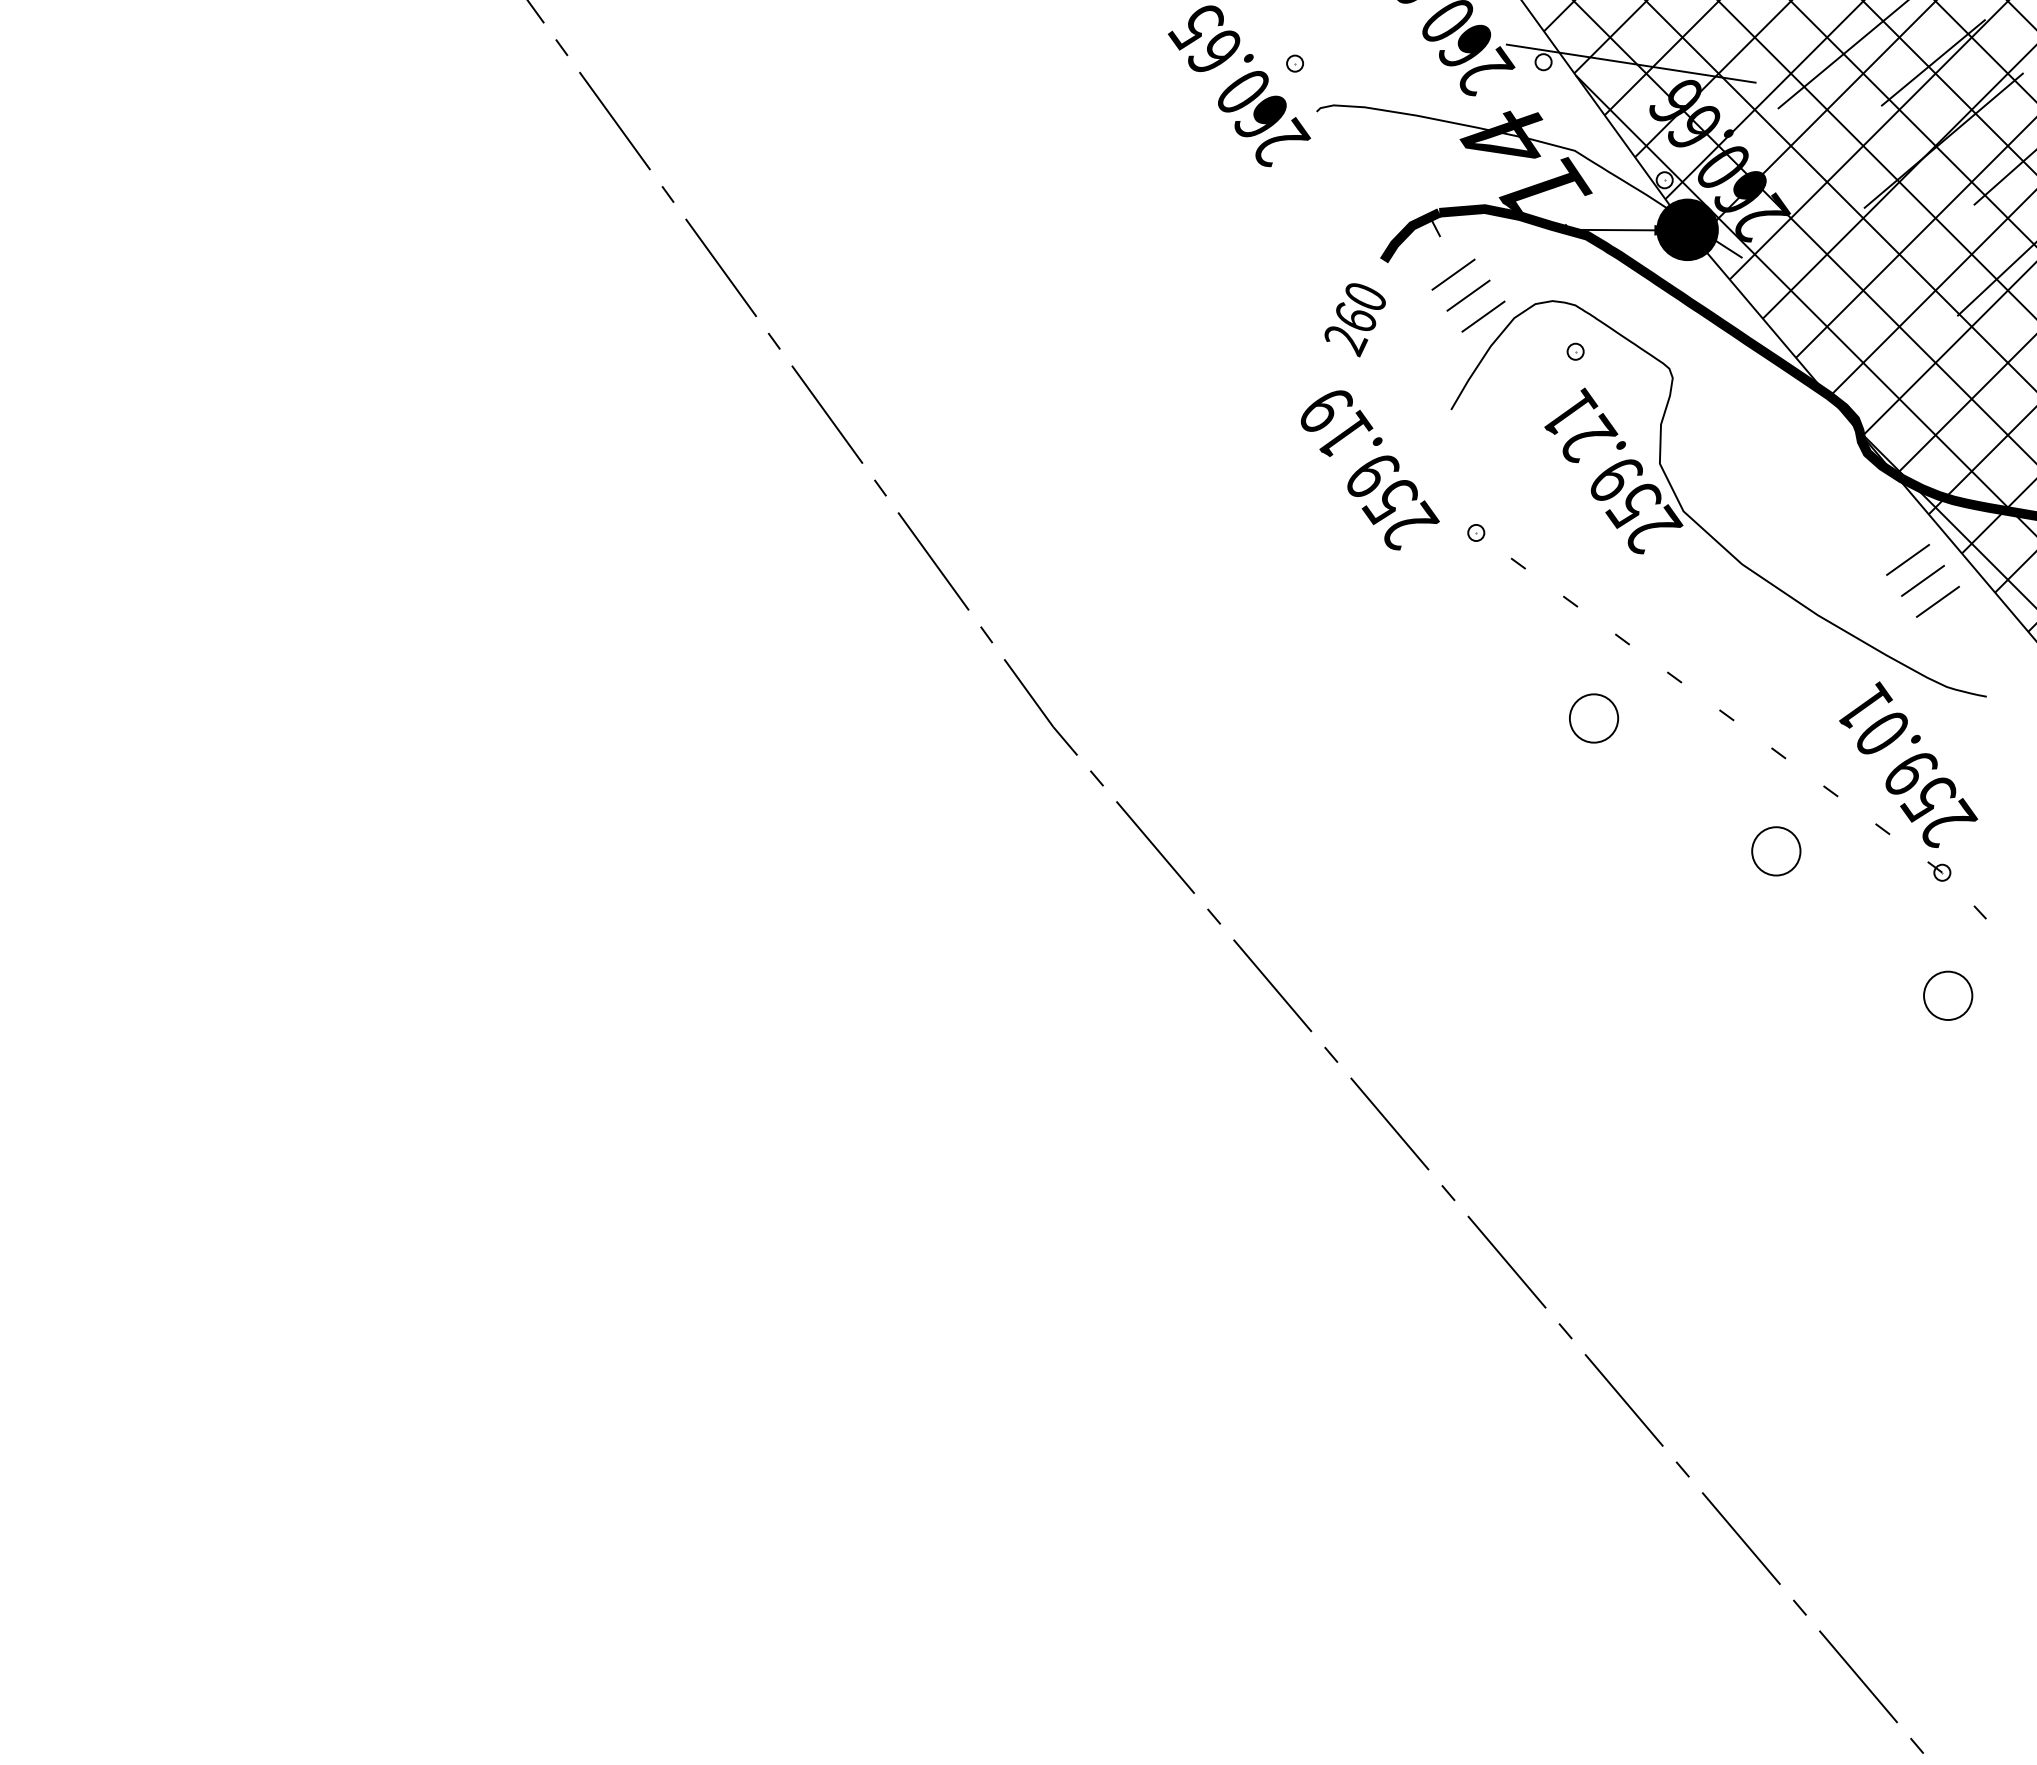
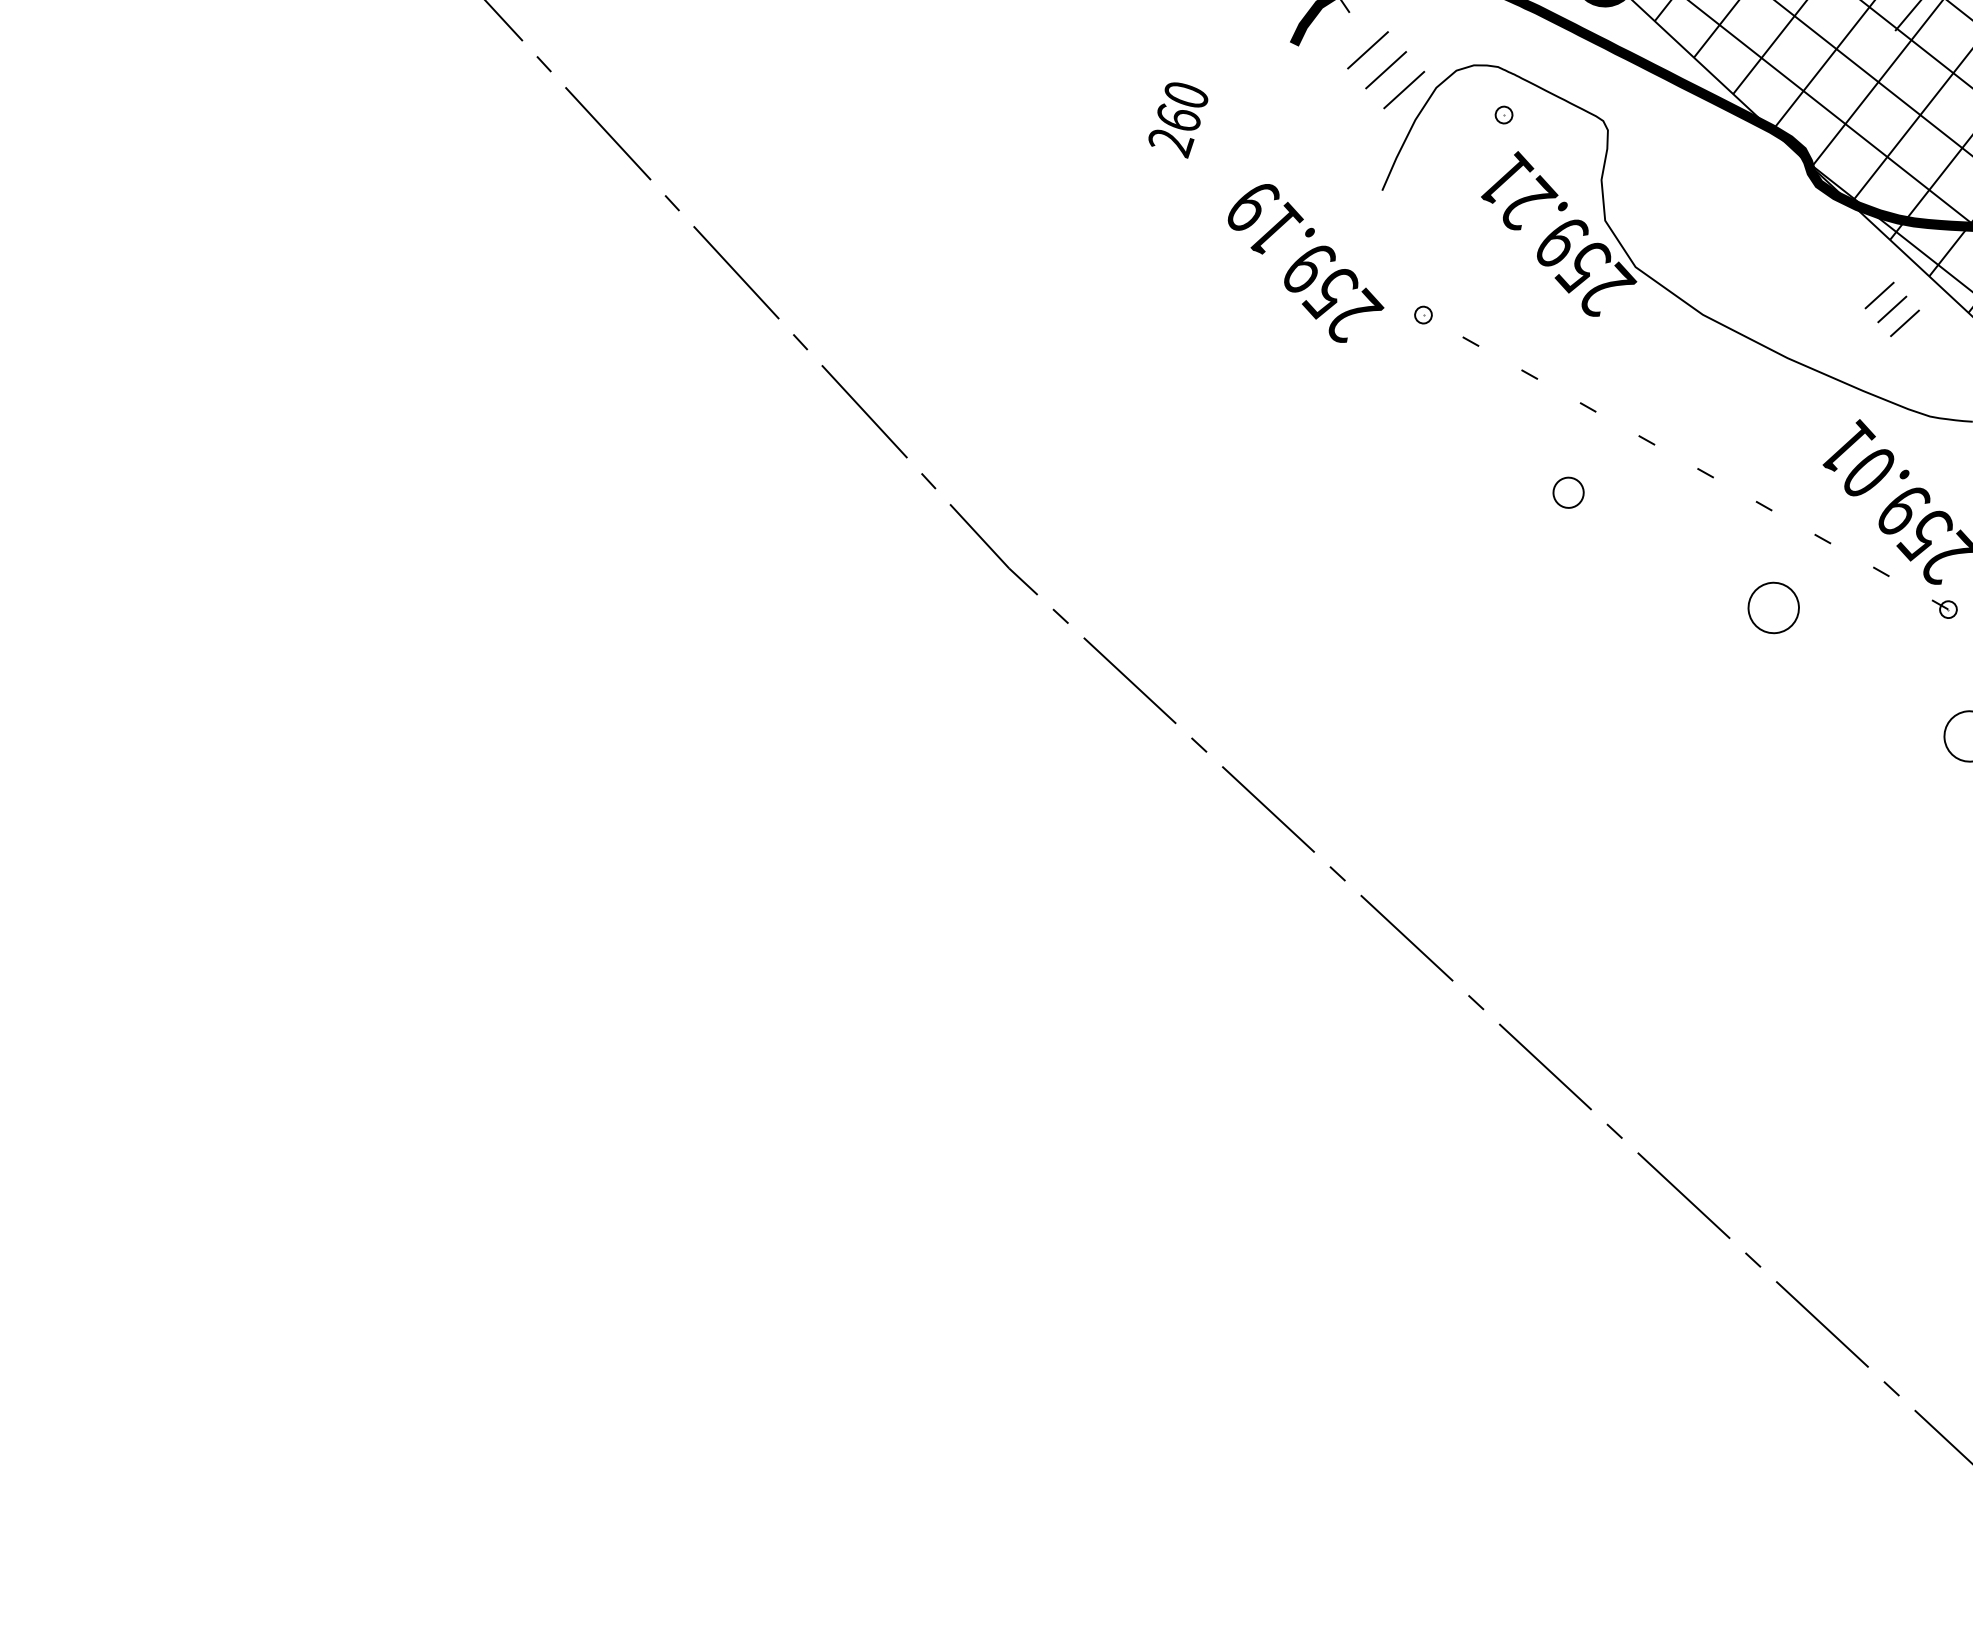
text: (1354, 320) -> (1177, 121), moved
part: (1922, 580) -> (1891, 309), size x0.7
circle: (1594, 718) -> (1568, 492), size x0.6

